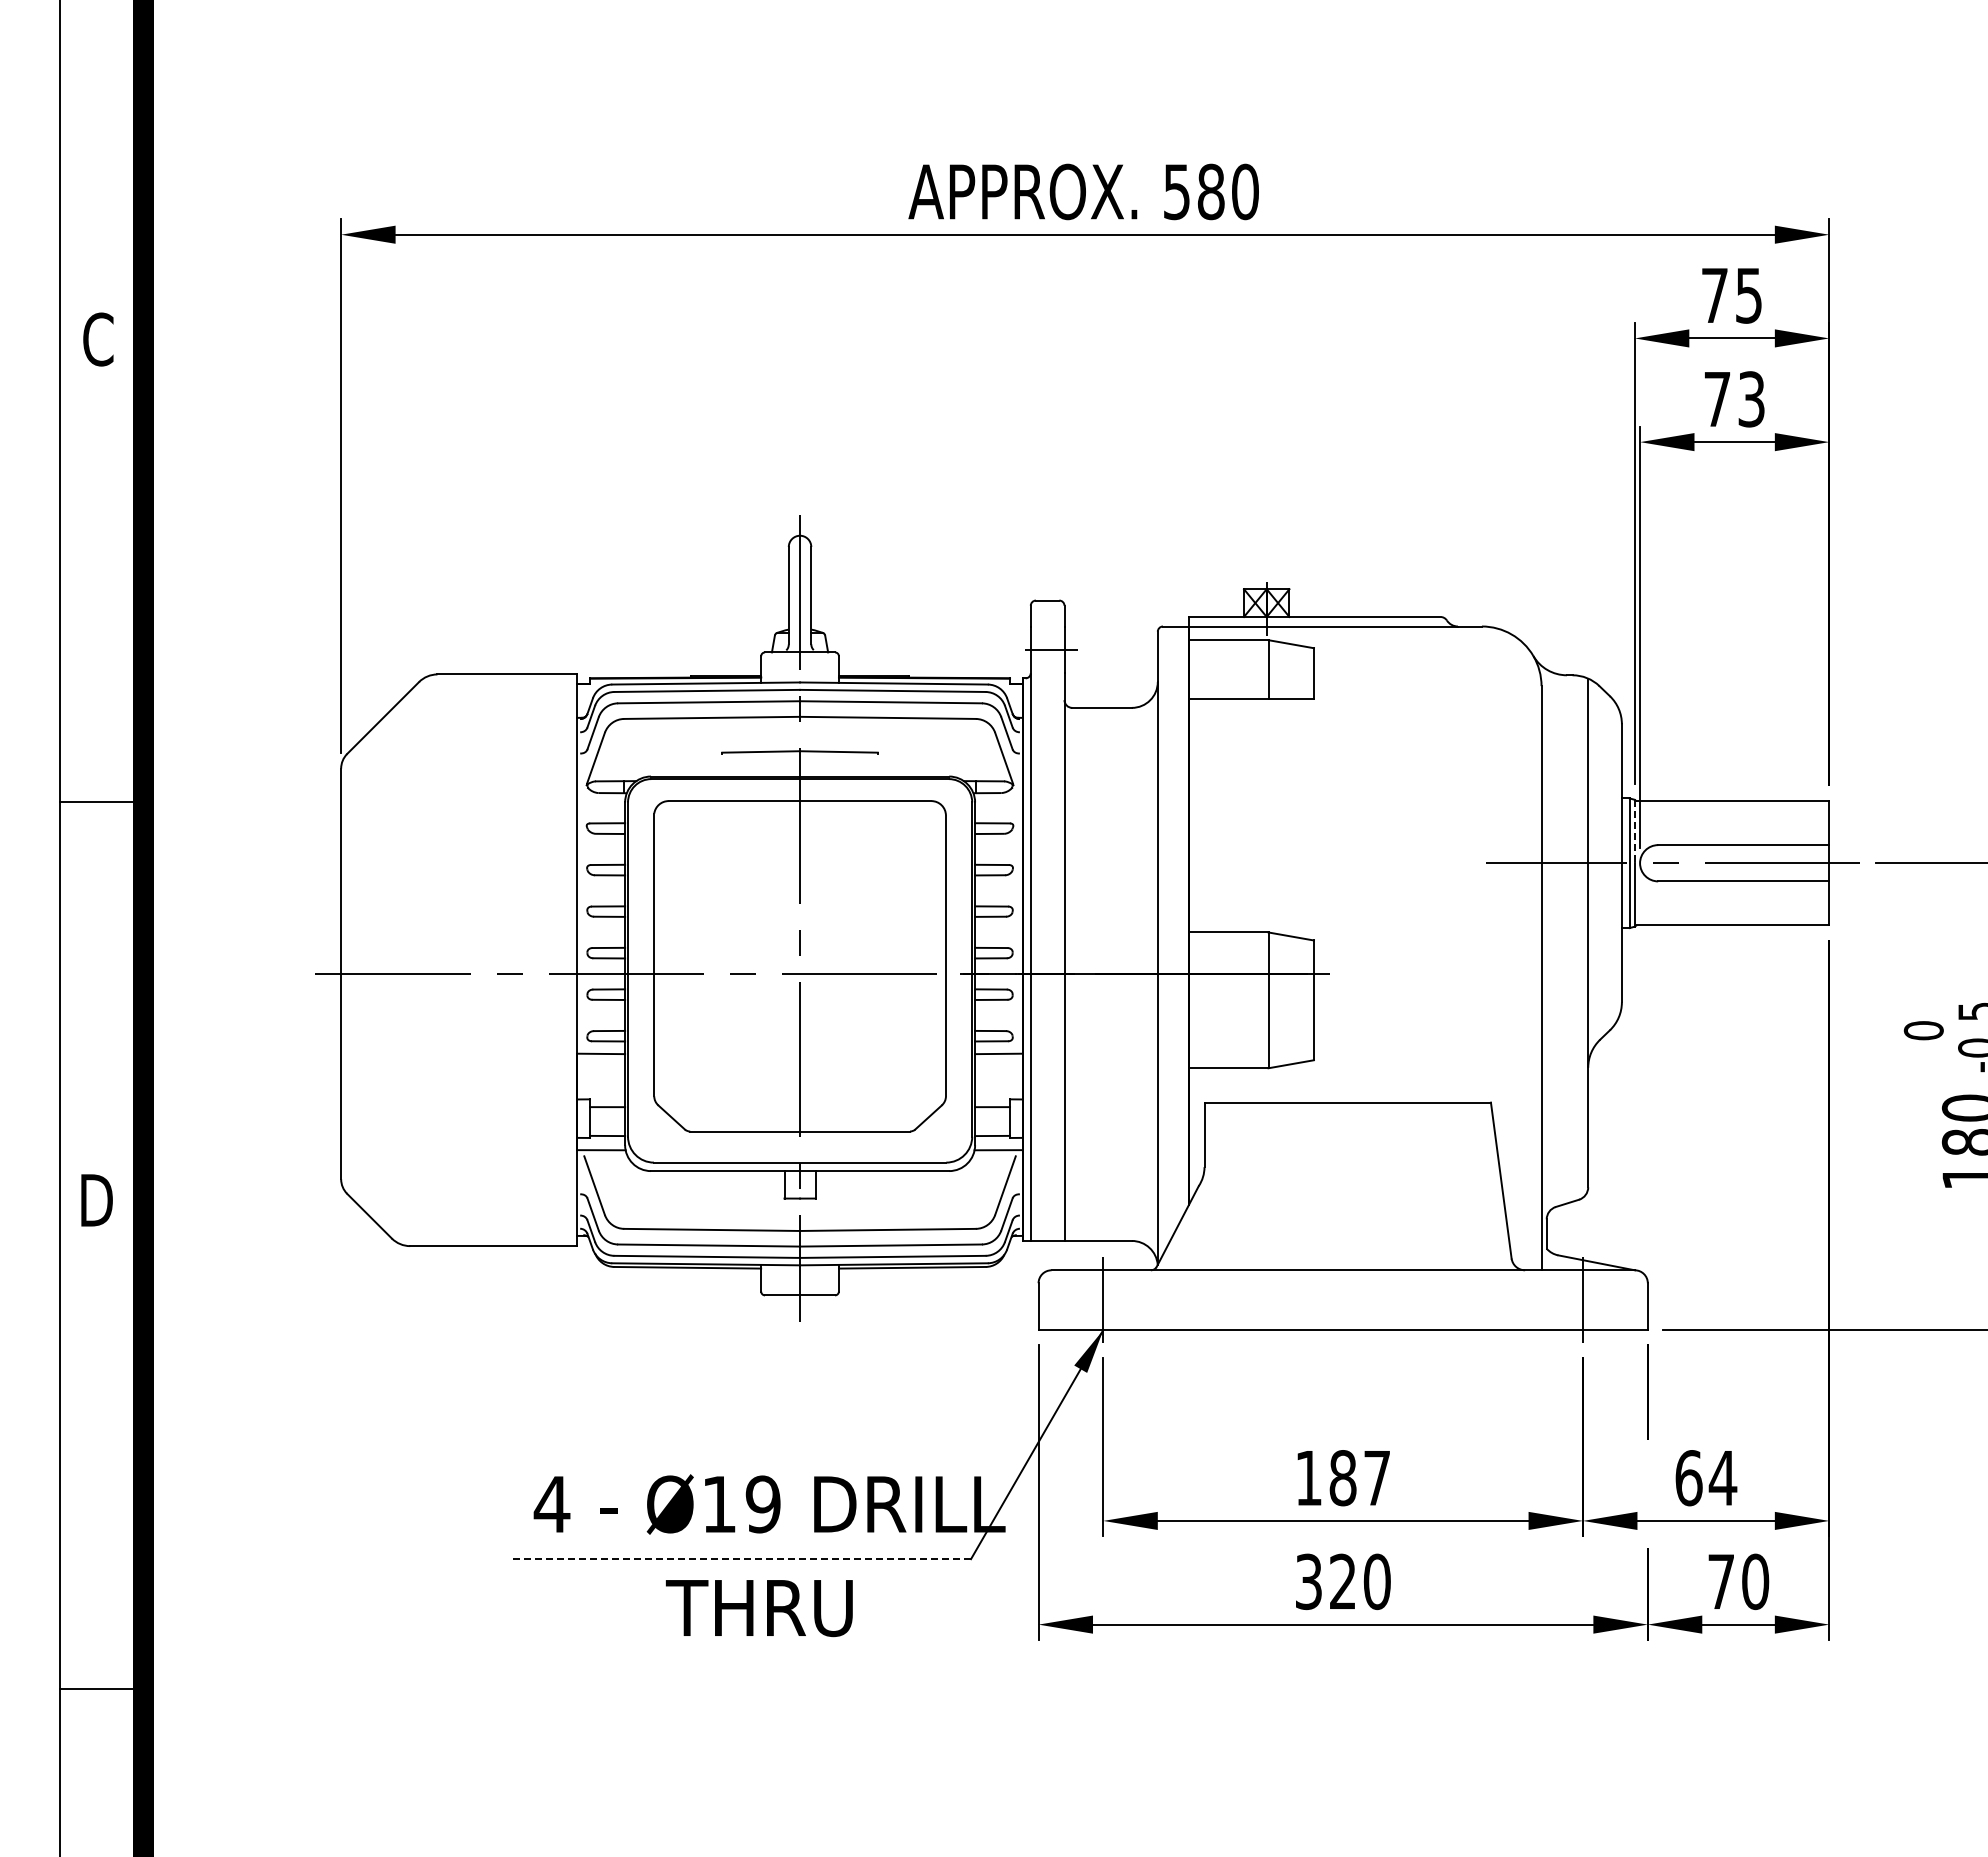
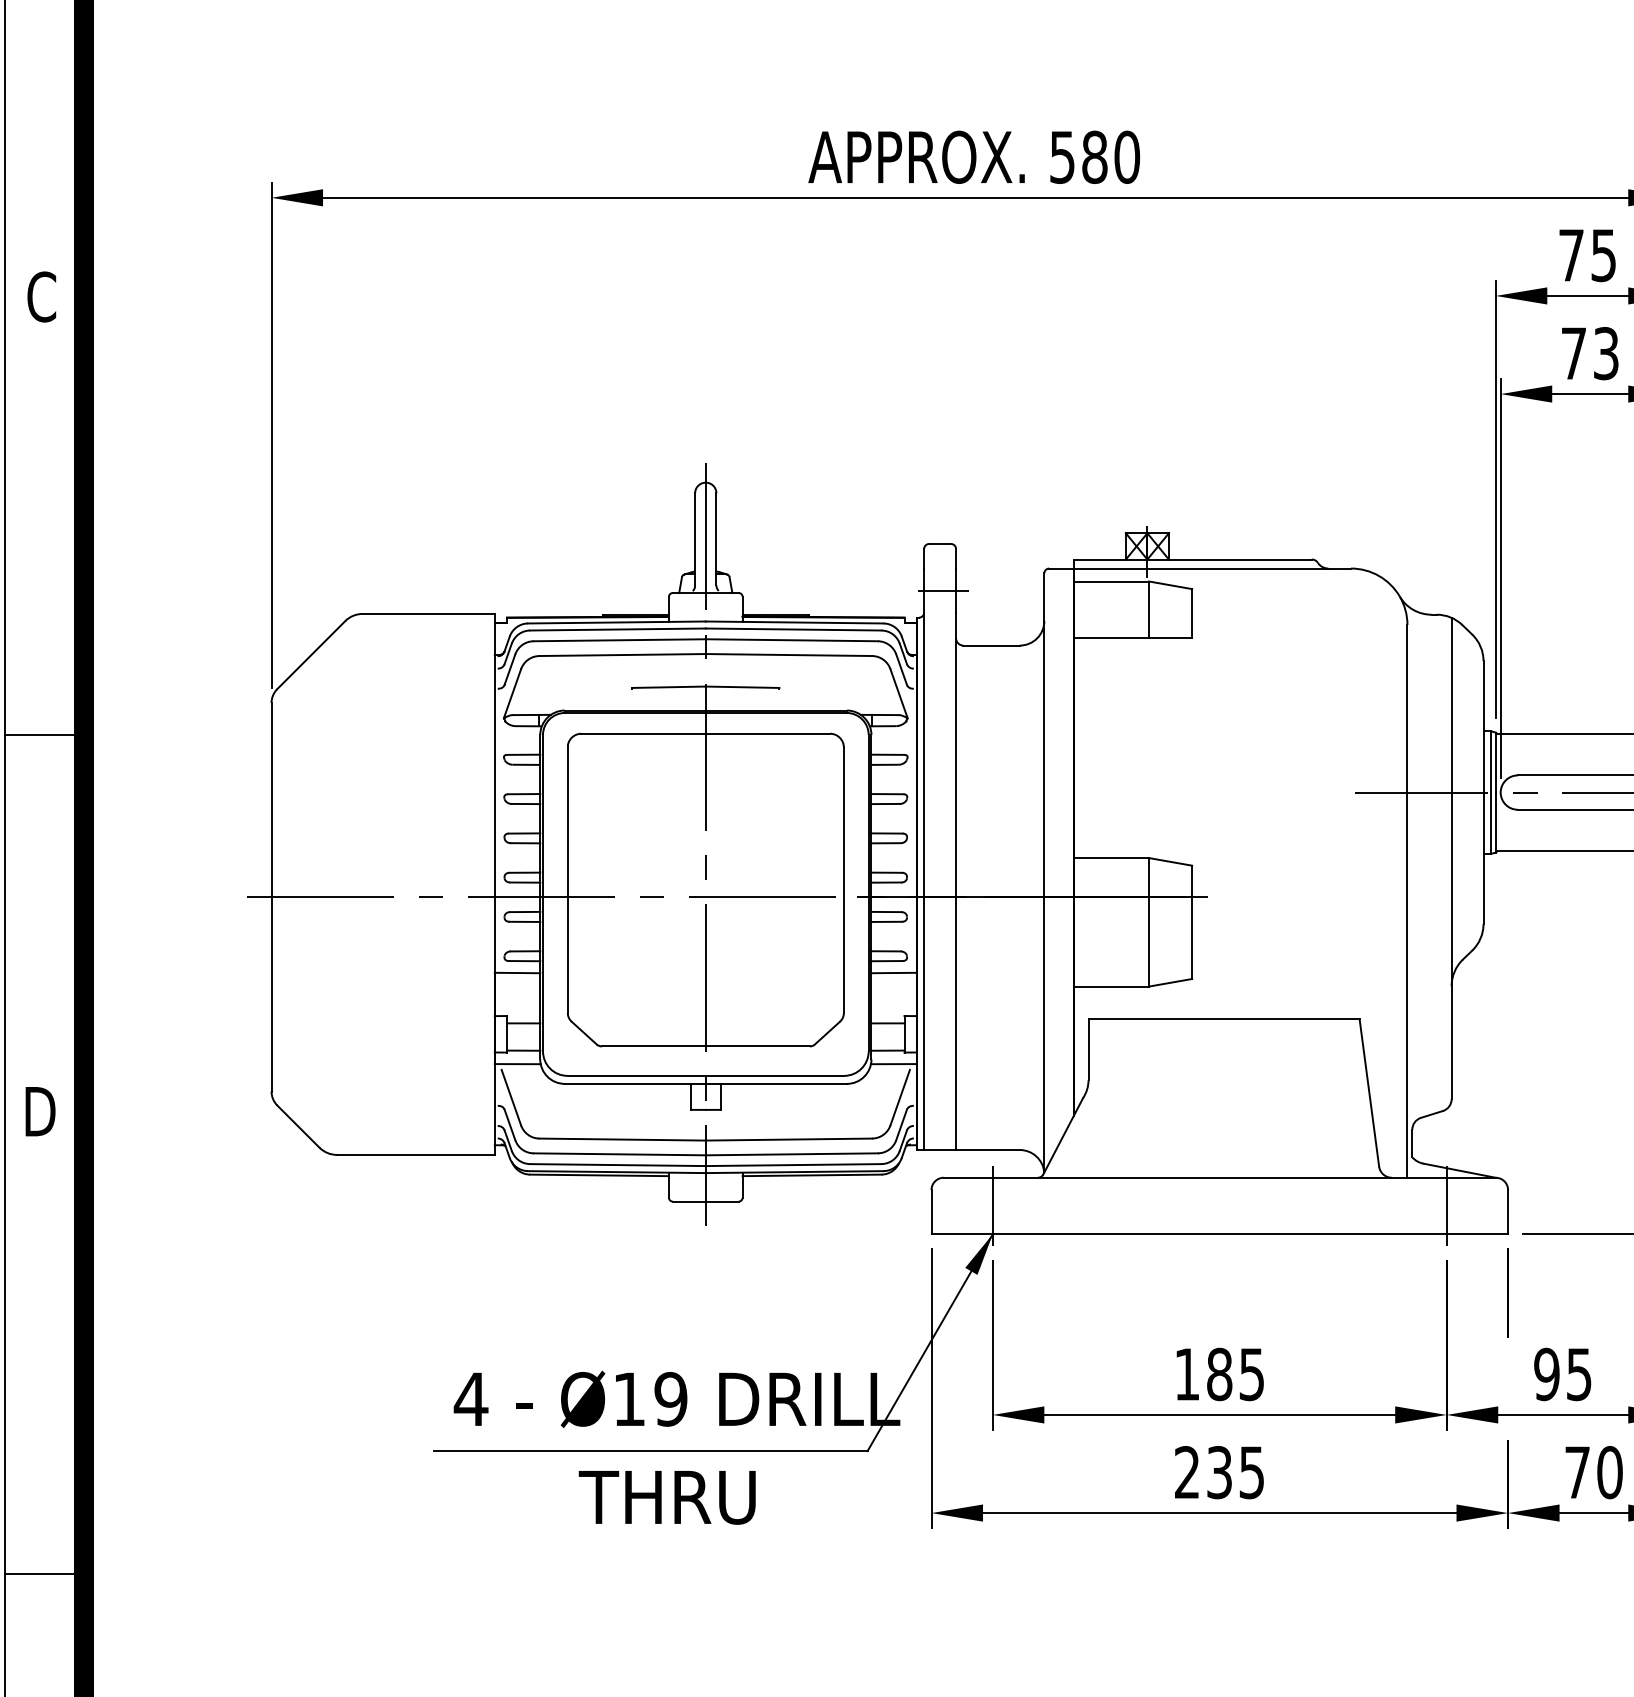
line: (1634, 831) -> (1495, 762), dashed -> solid
text: (1376, 1478) -> (1251, 1374), 187 -> 185
text: (1706, 1478) -> (1563, 1374), 64 -> 95
line: (742, 1559) -> (651, 1451), dashed -> solid
text: (1342, 1581) -> (1219, 1472), 320 -> 235

